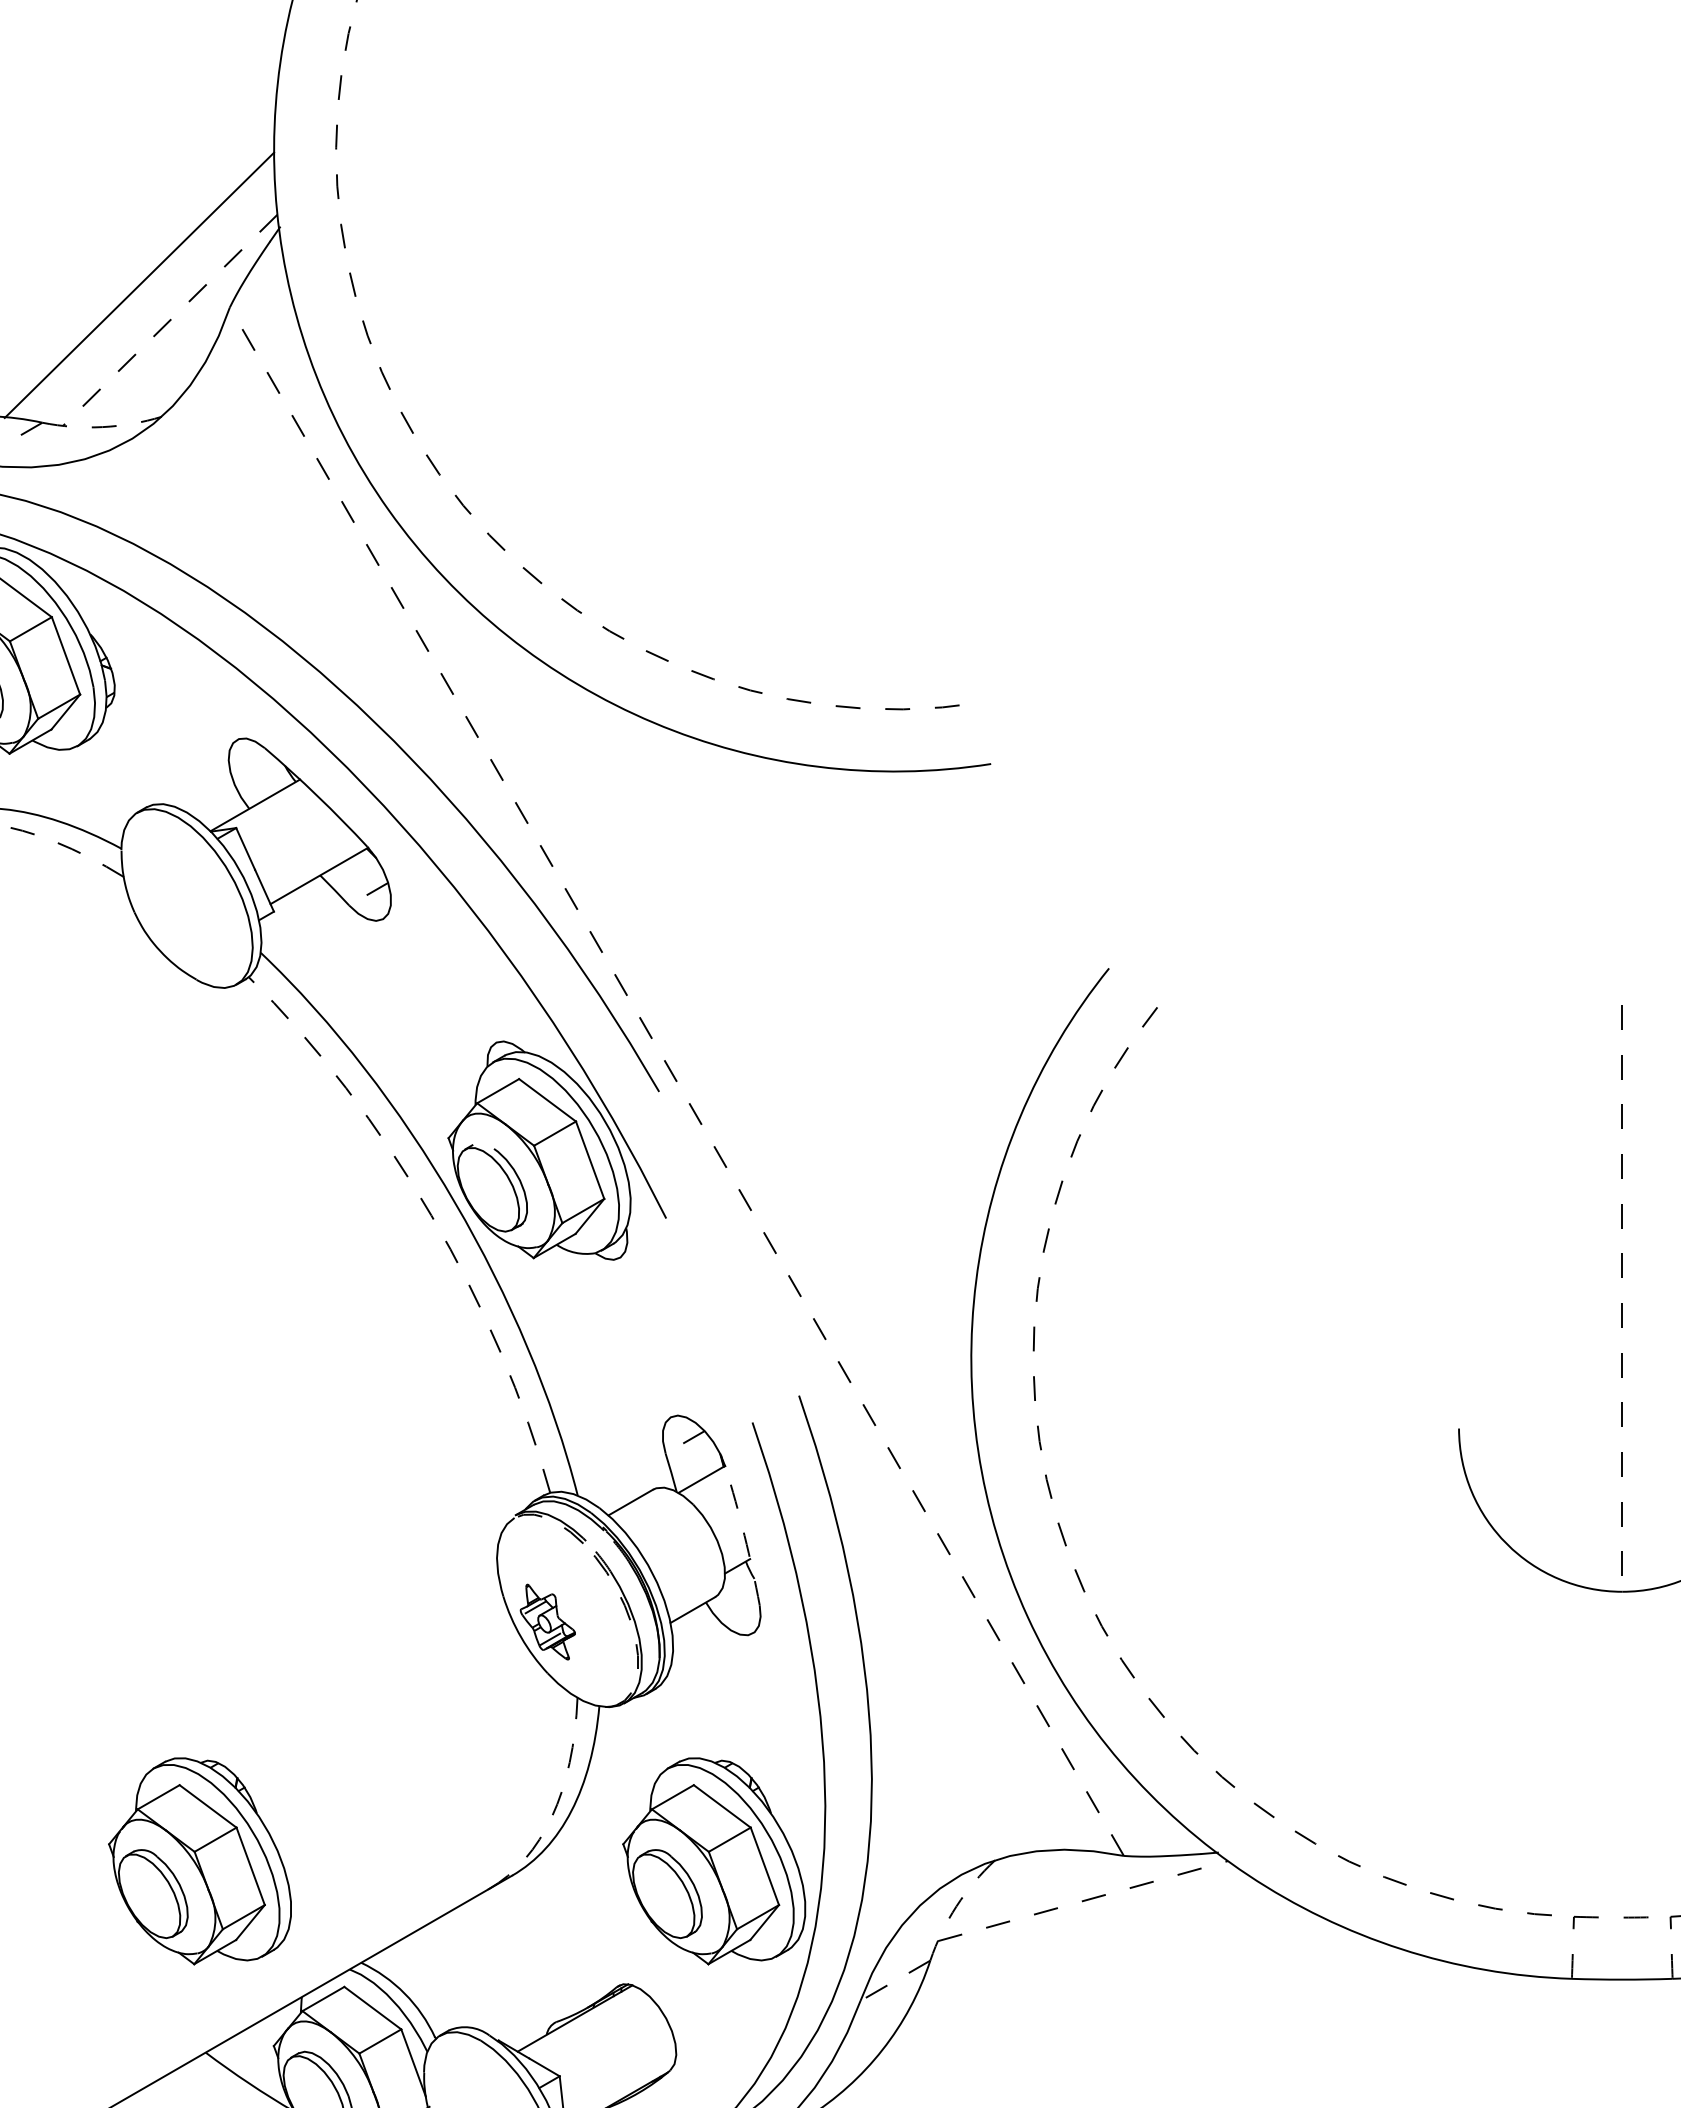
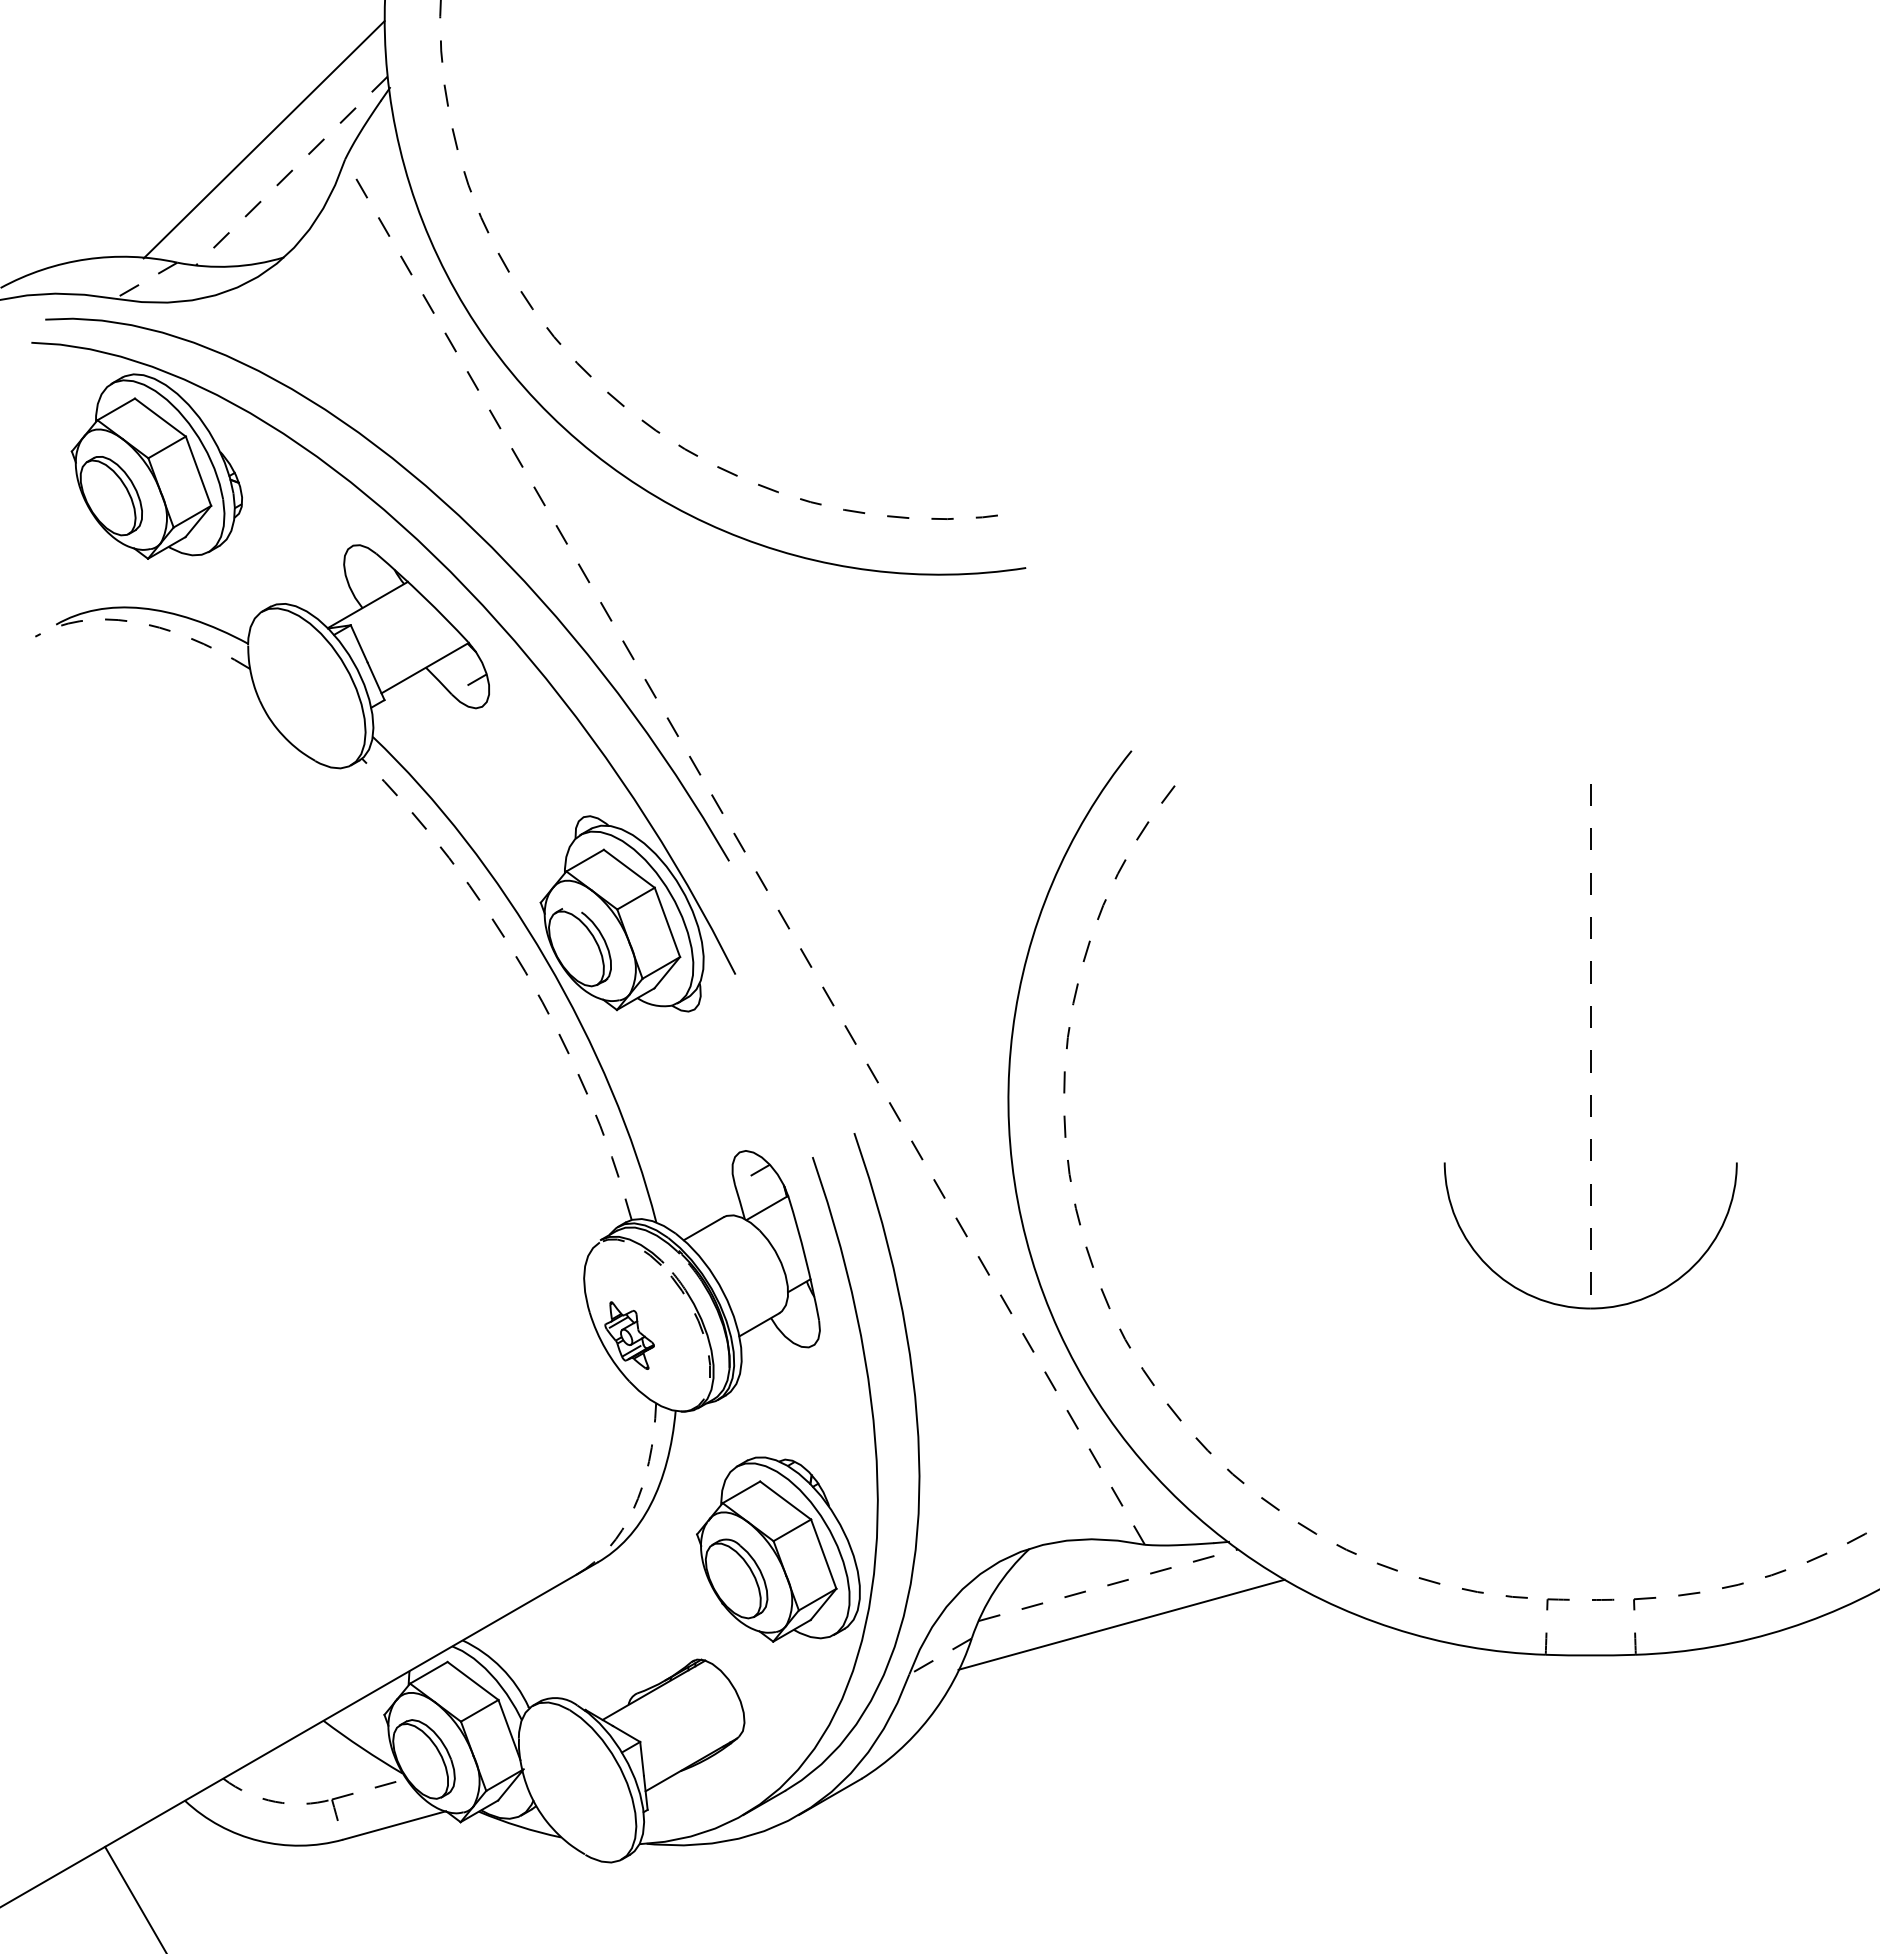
arc: (102, 427) -> (231, 266), dashed -> solid
arc: (744, 1535) -> (805, 1258), dashed -> solid
part: (200, 1861) -> (318, 1549), removed
arc: (956, 1905) -> (995, 1589), dashed -> solid
line: (1097, 1944) -> (1121, 1624), added

